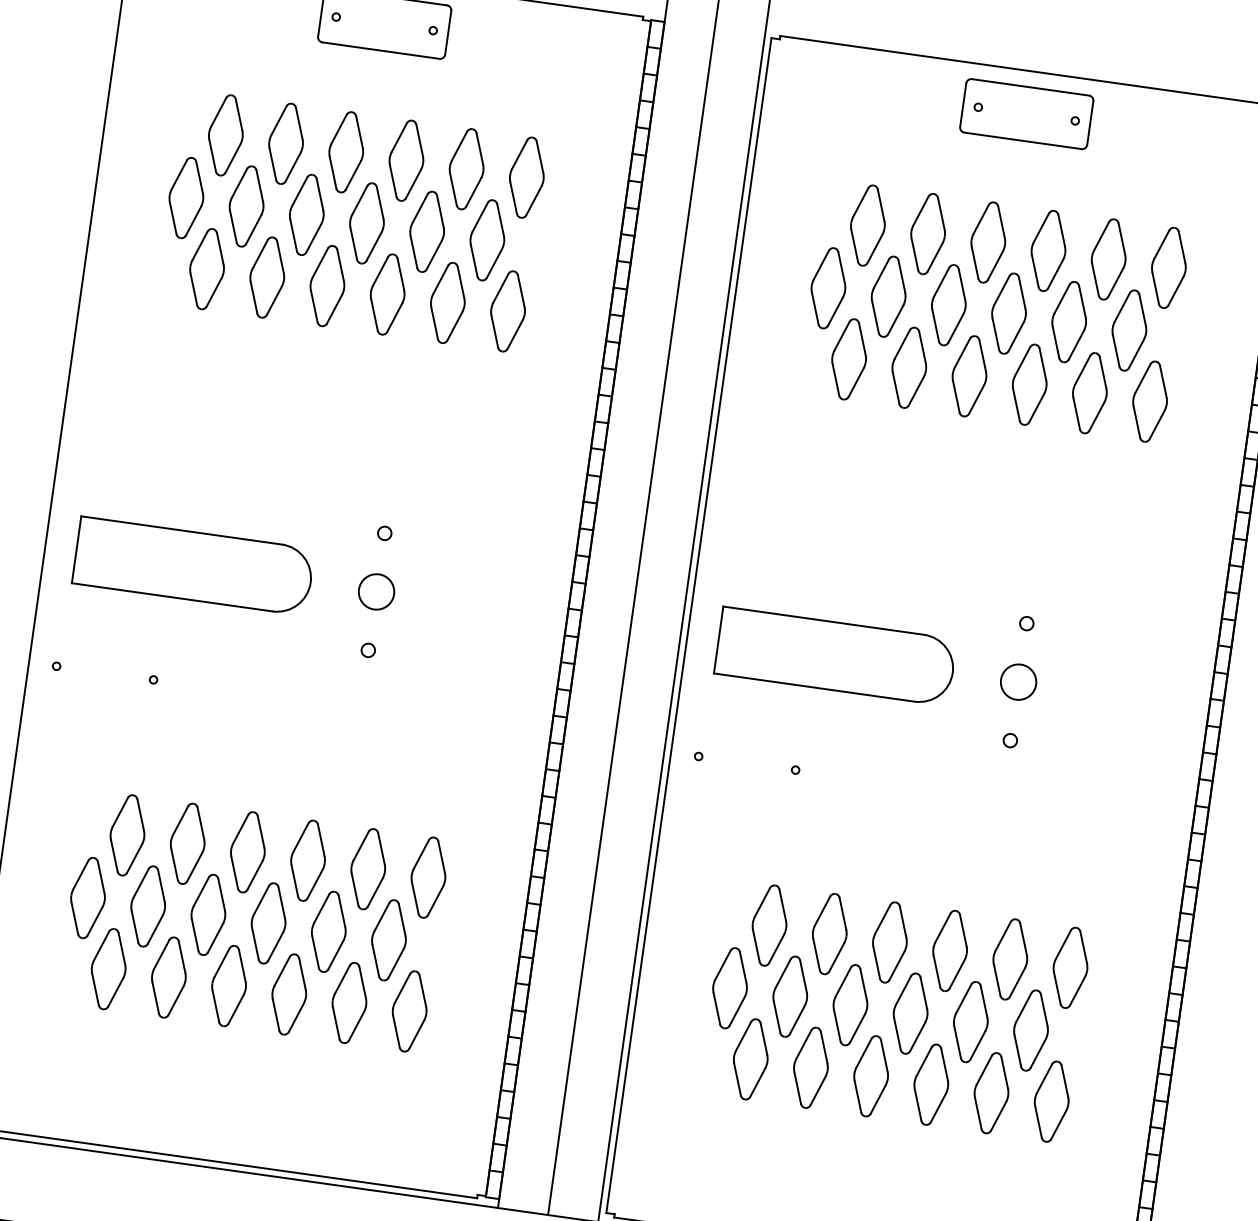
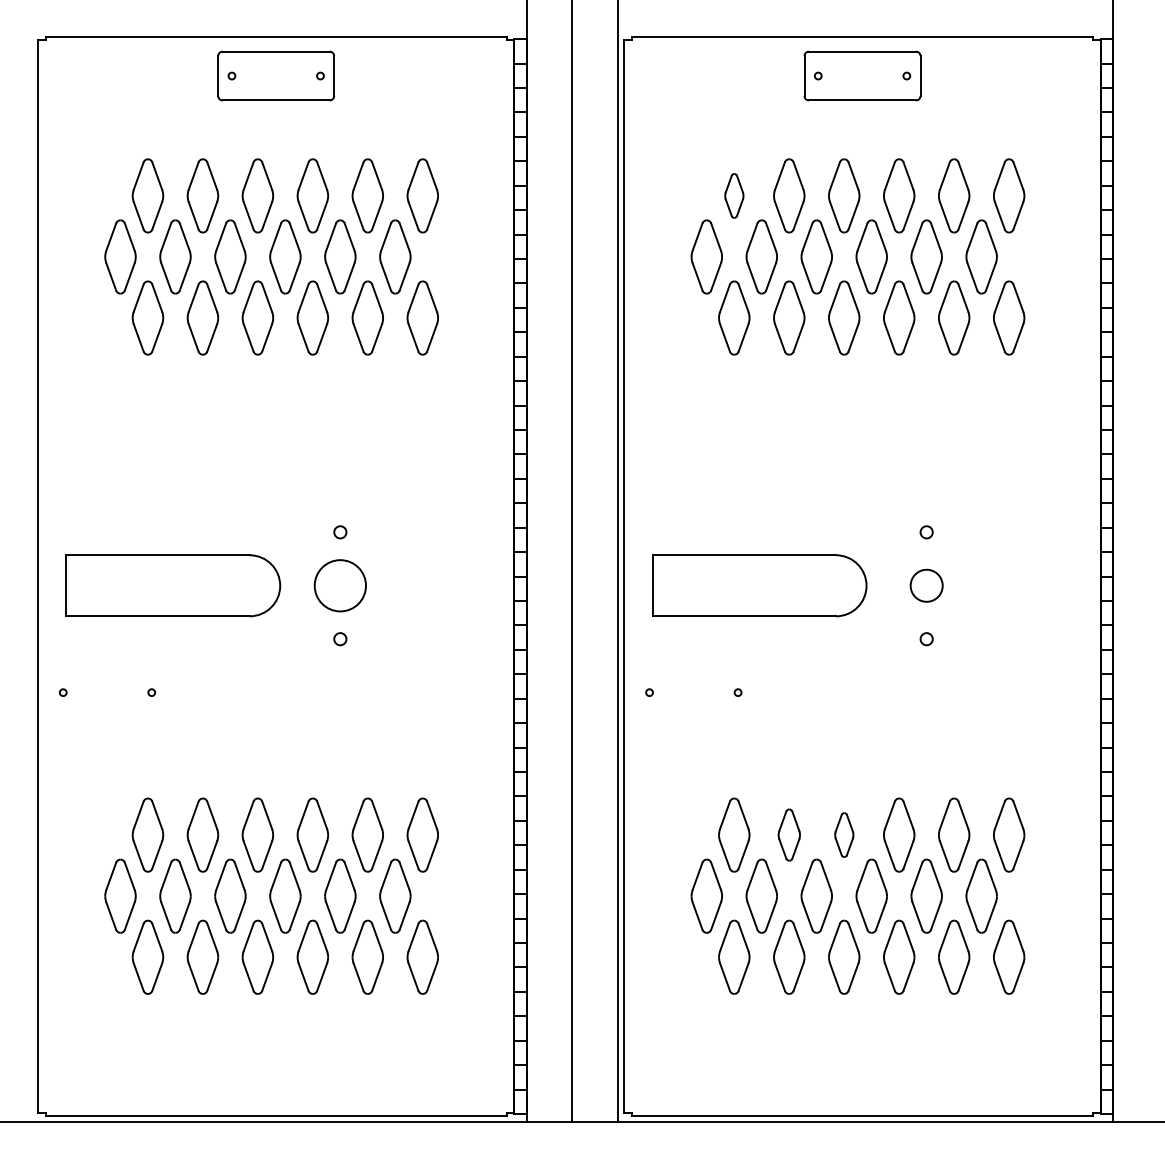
part: (868, 225) -> (734, 195), size x0.6
circle: (376, 591) -> (340, 585), size x1.6
part: (830, 933) -> (789, 834), size x0.7
part: (890, 941) -> (844, 834), size x0.6

